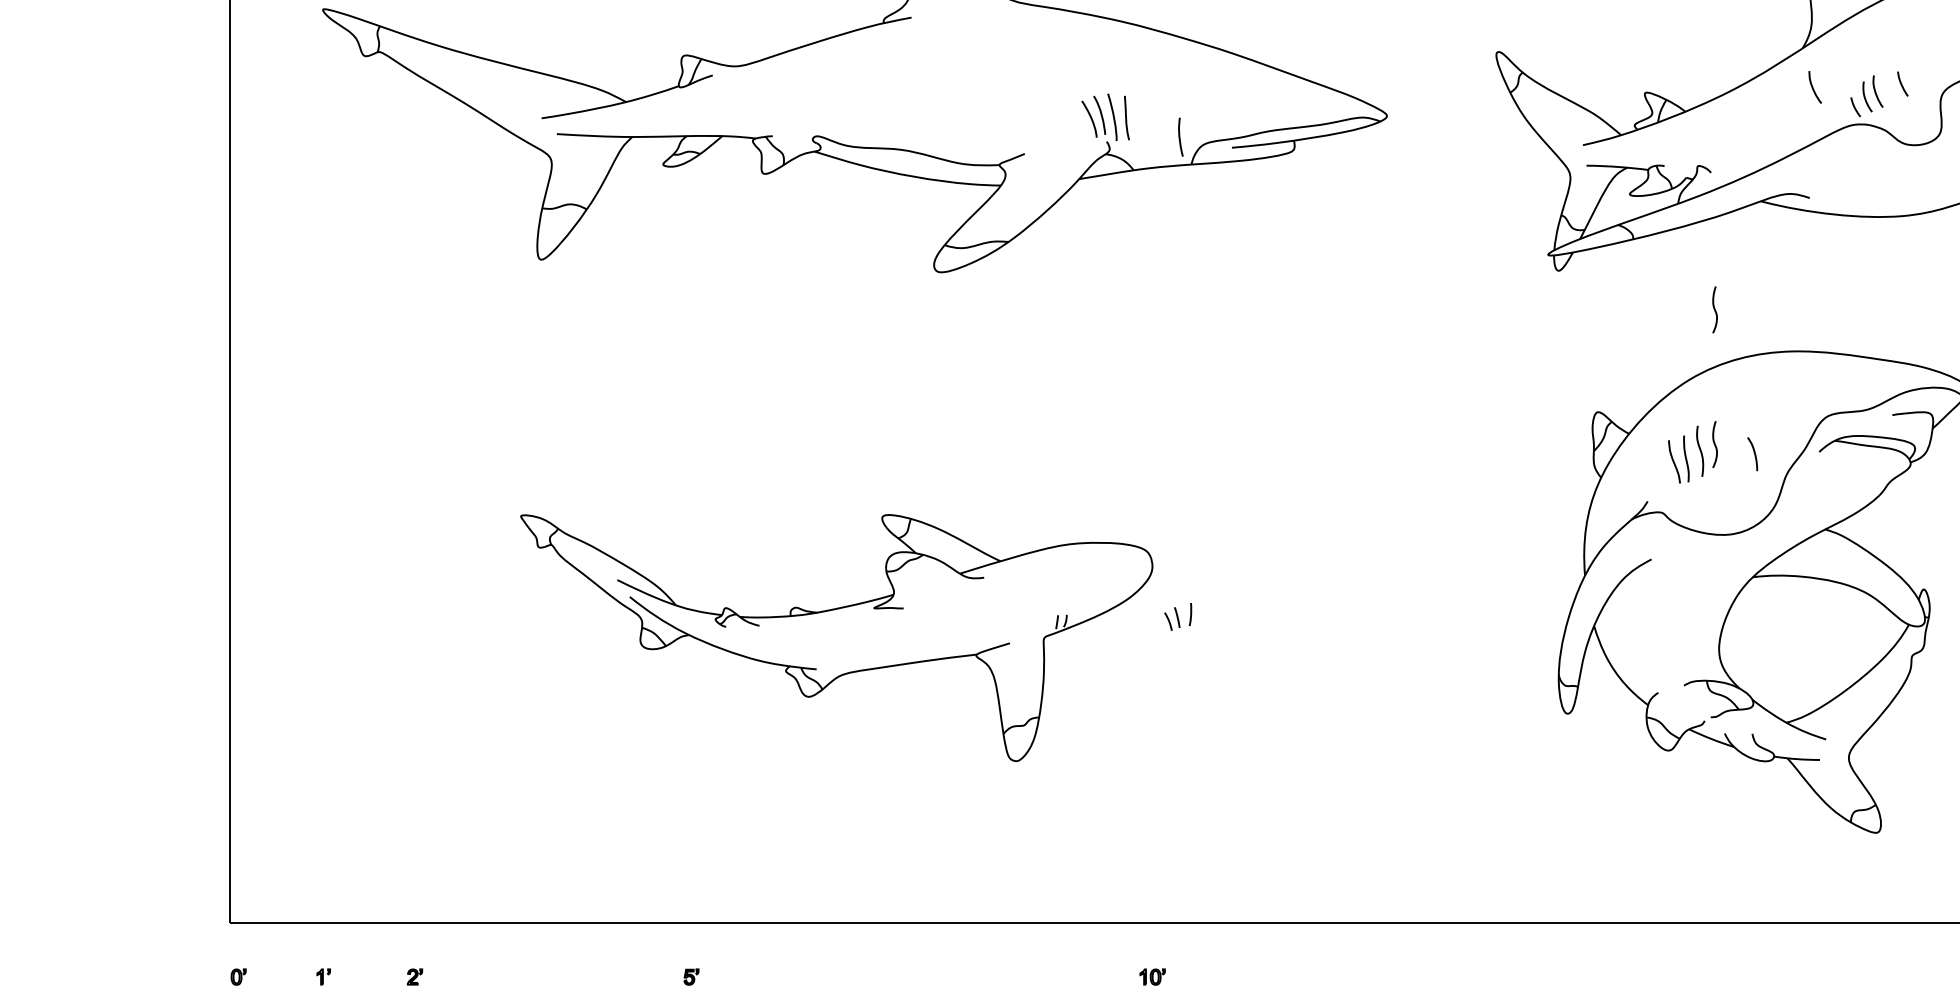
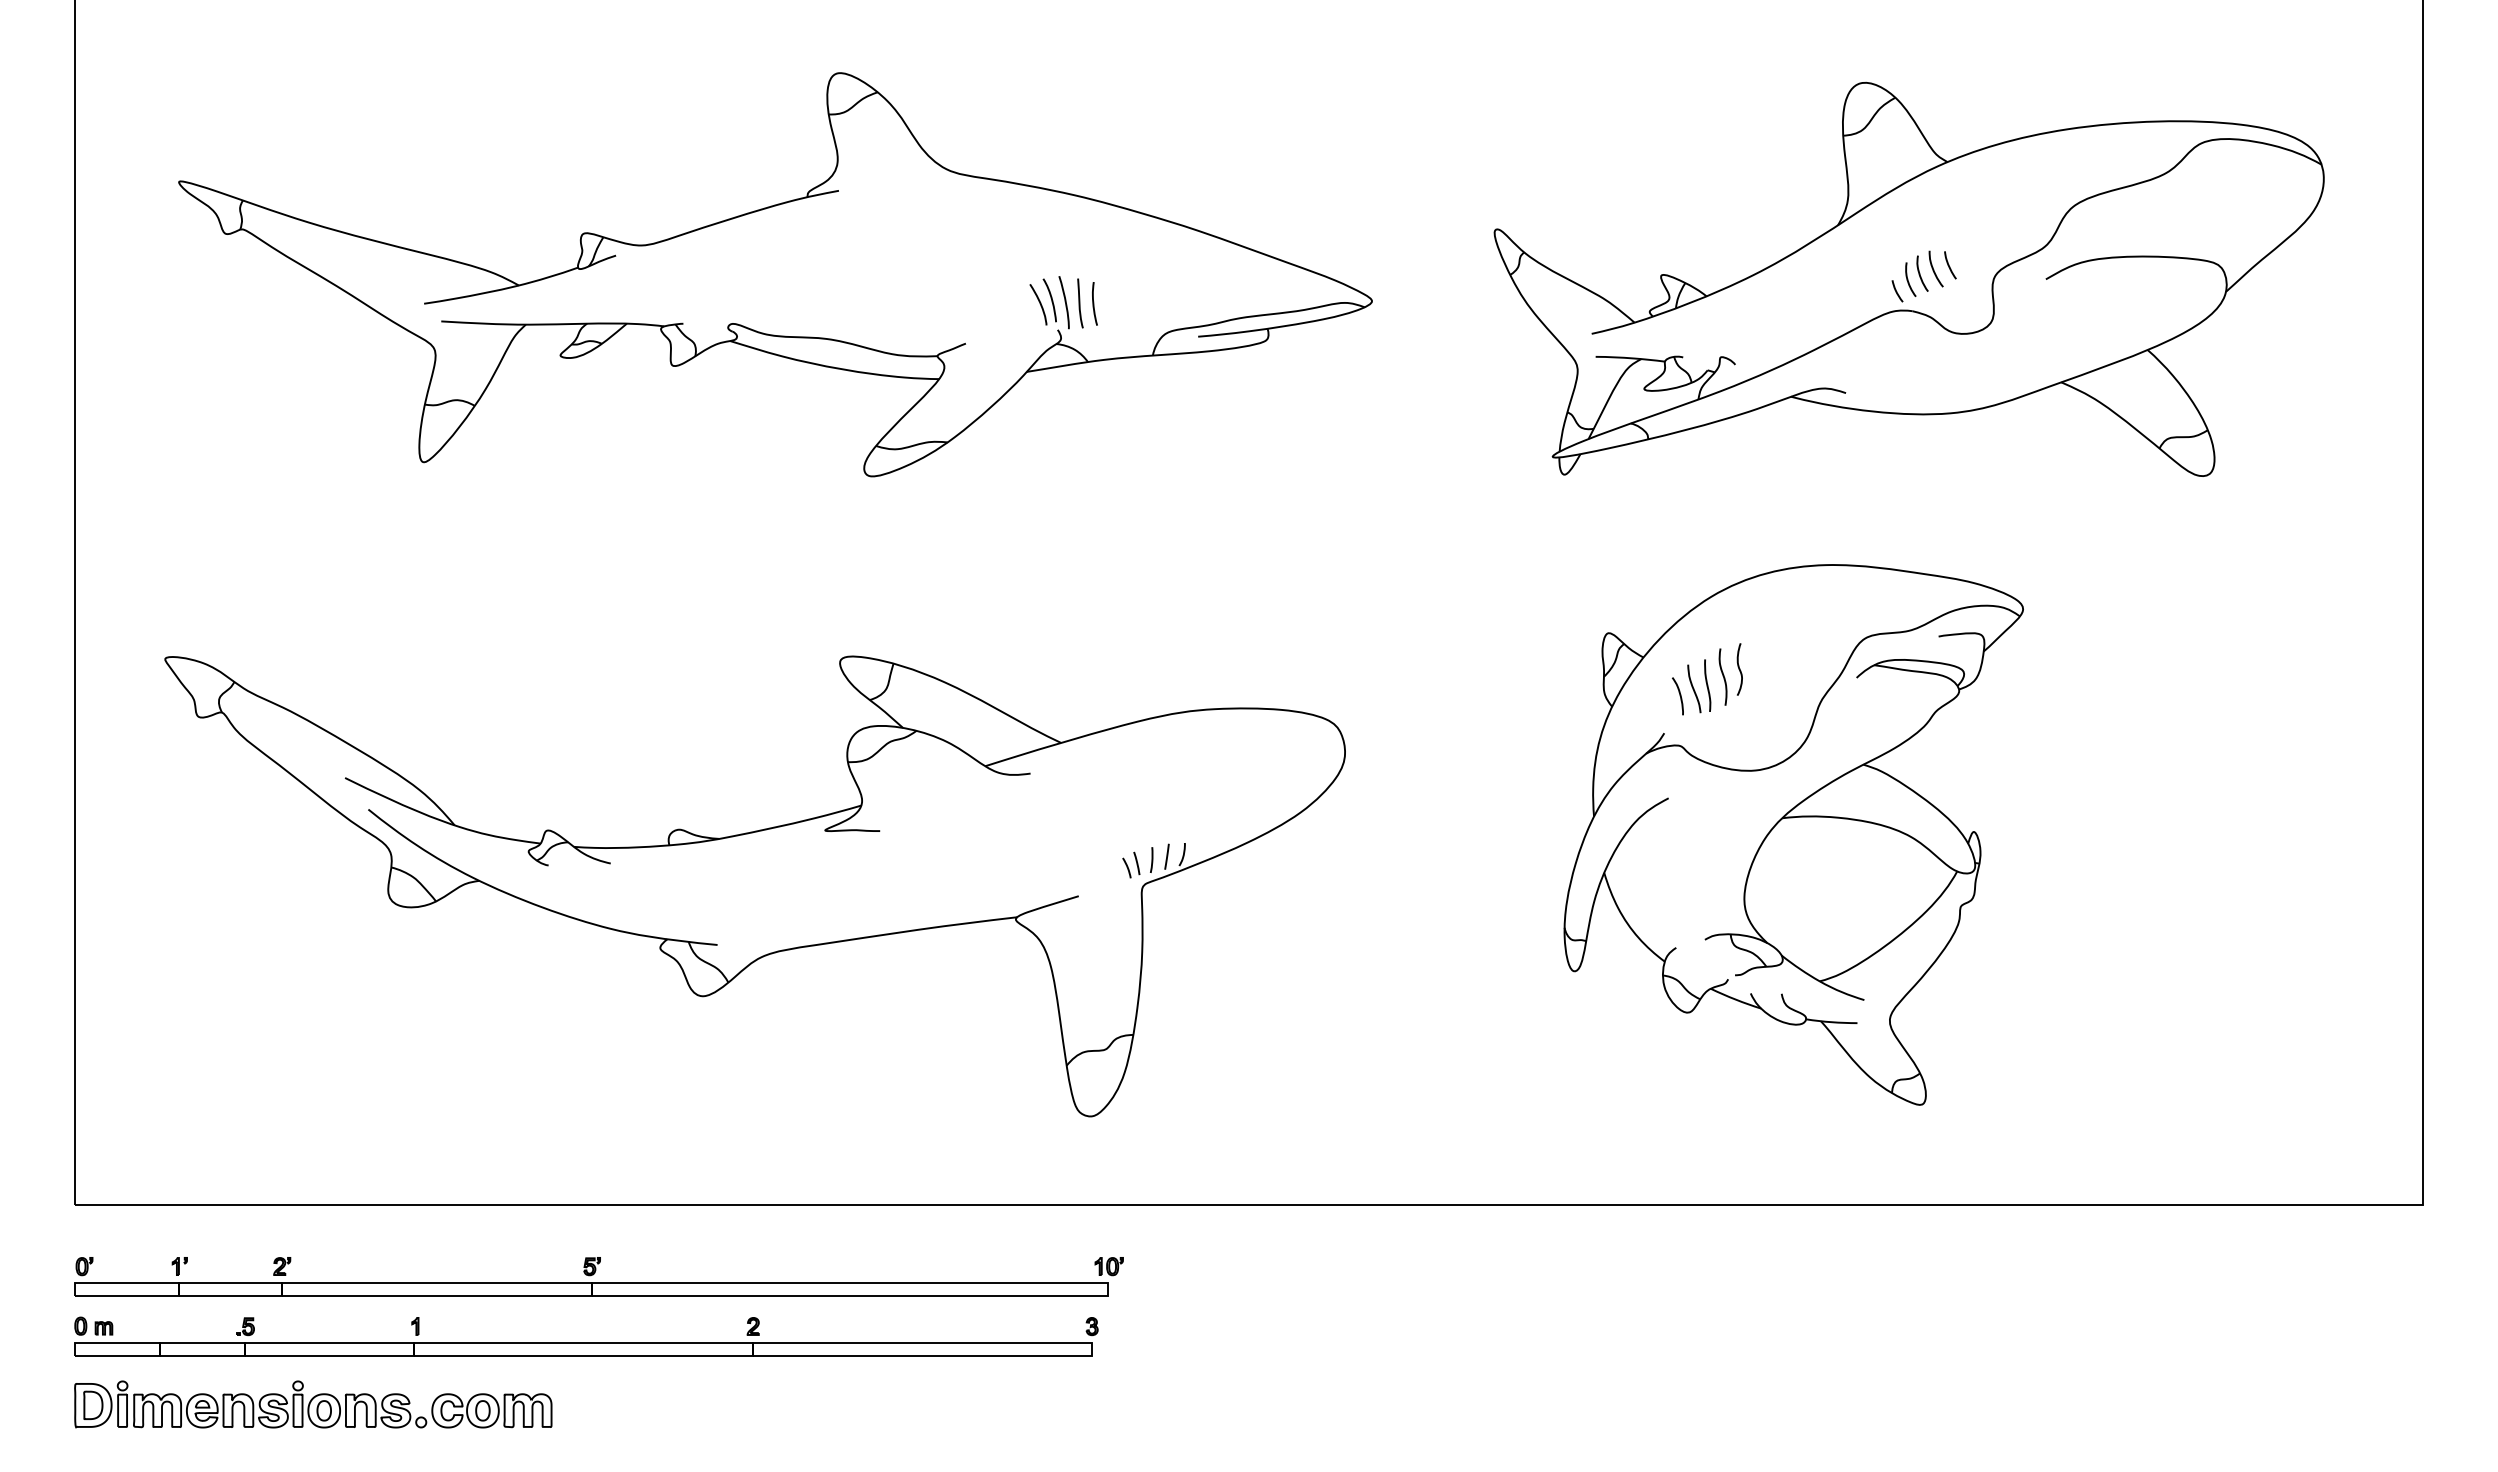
curve: (1813, 87) -> (1934, 269), moved
curve: (1180, 136) -> (1094, 303), moved
curve: (1714, 309) -> (1739, 518), removed
curve: (1754, 454) -> (1679, 696), moved
part: (836, 638) -> (754, 886), size x1.67

